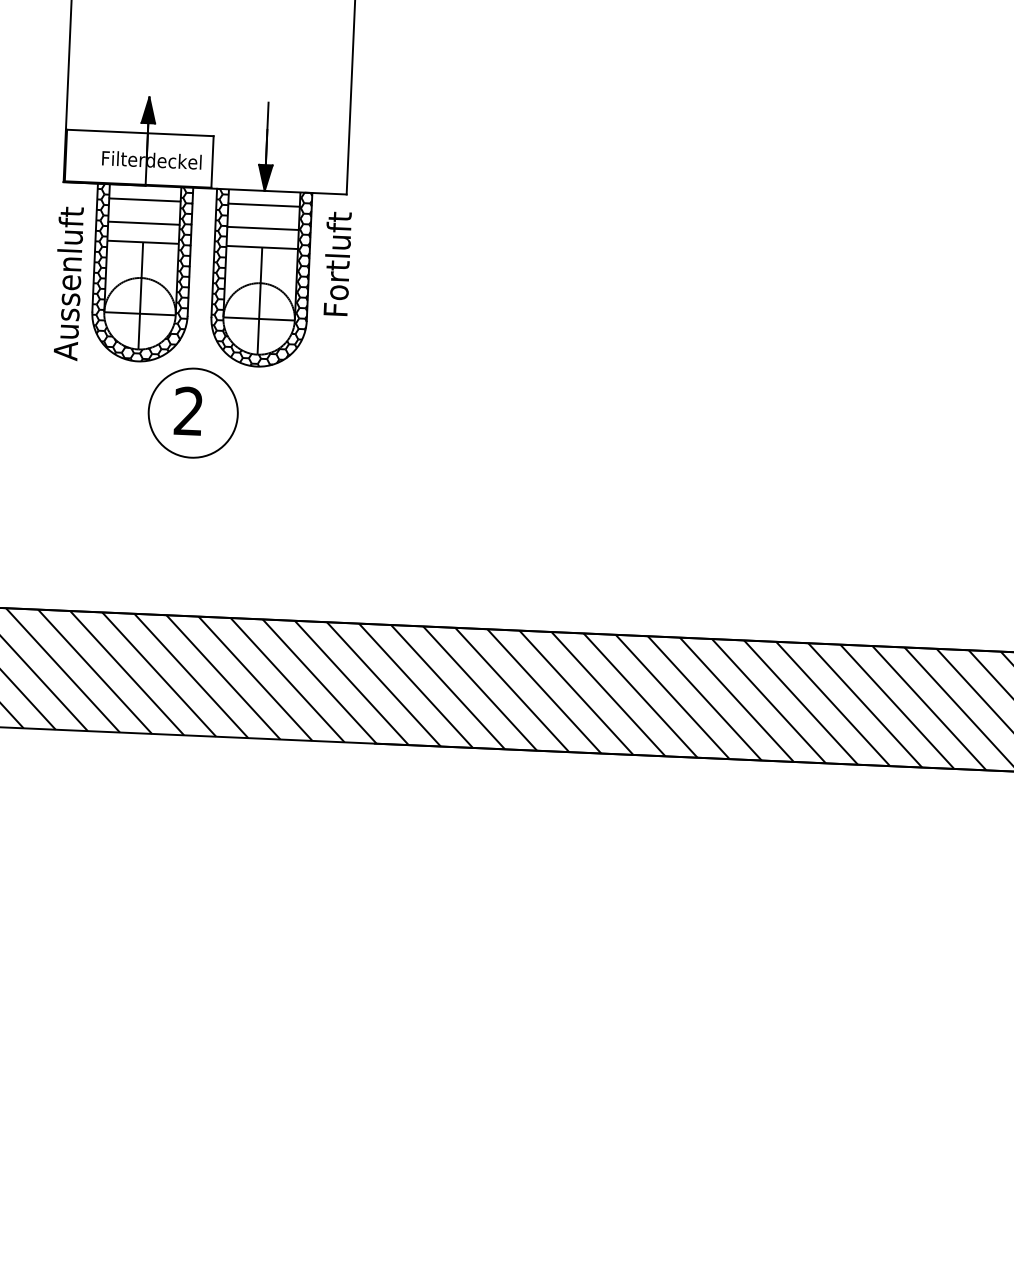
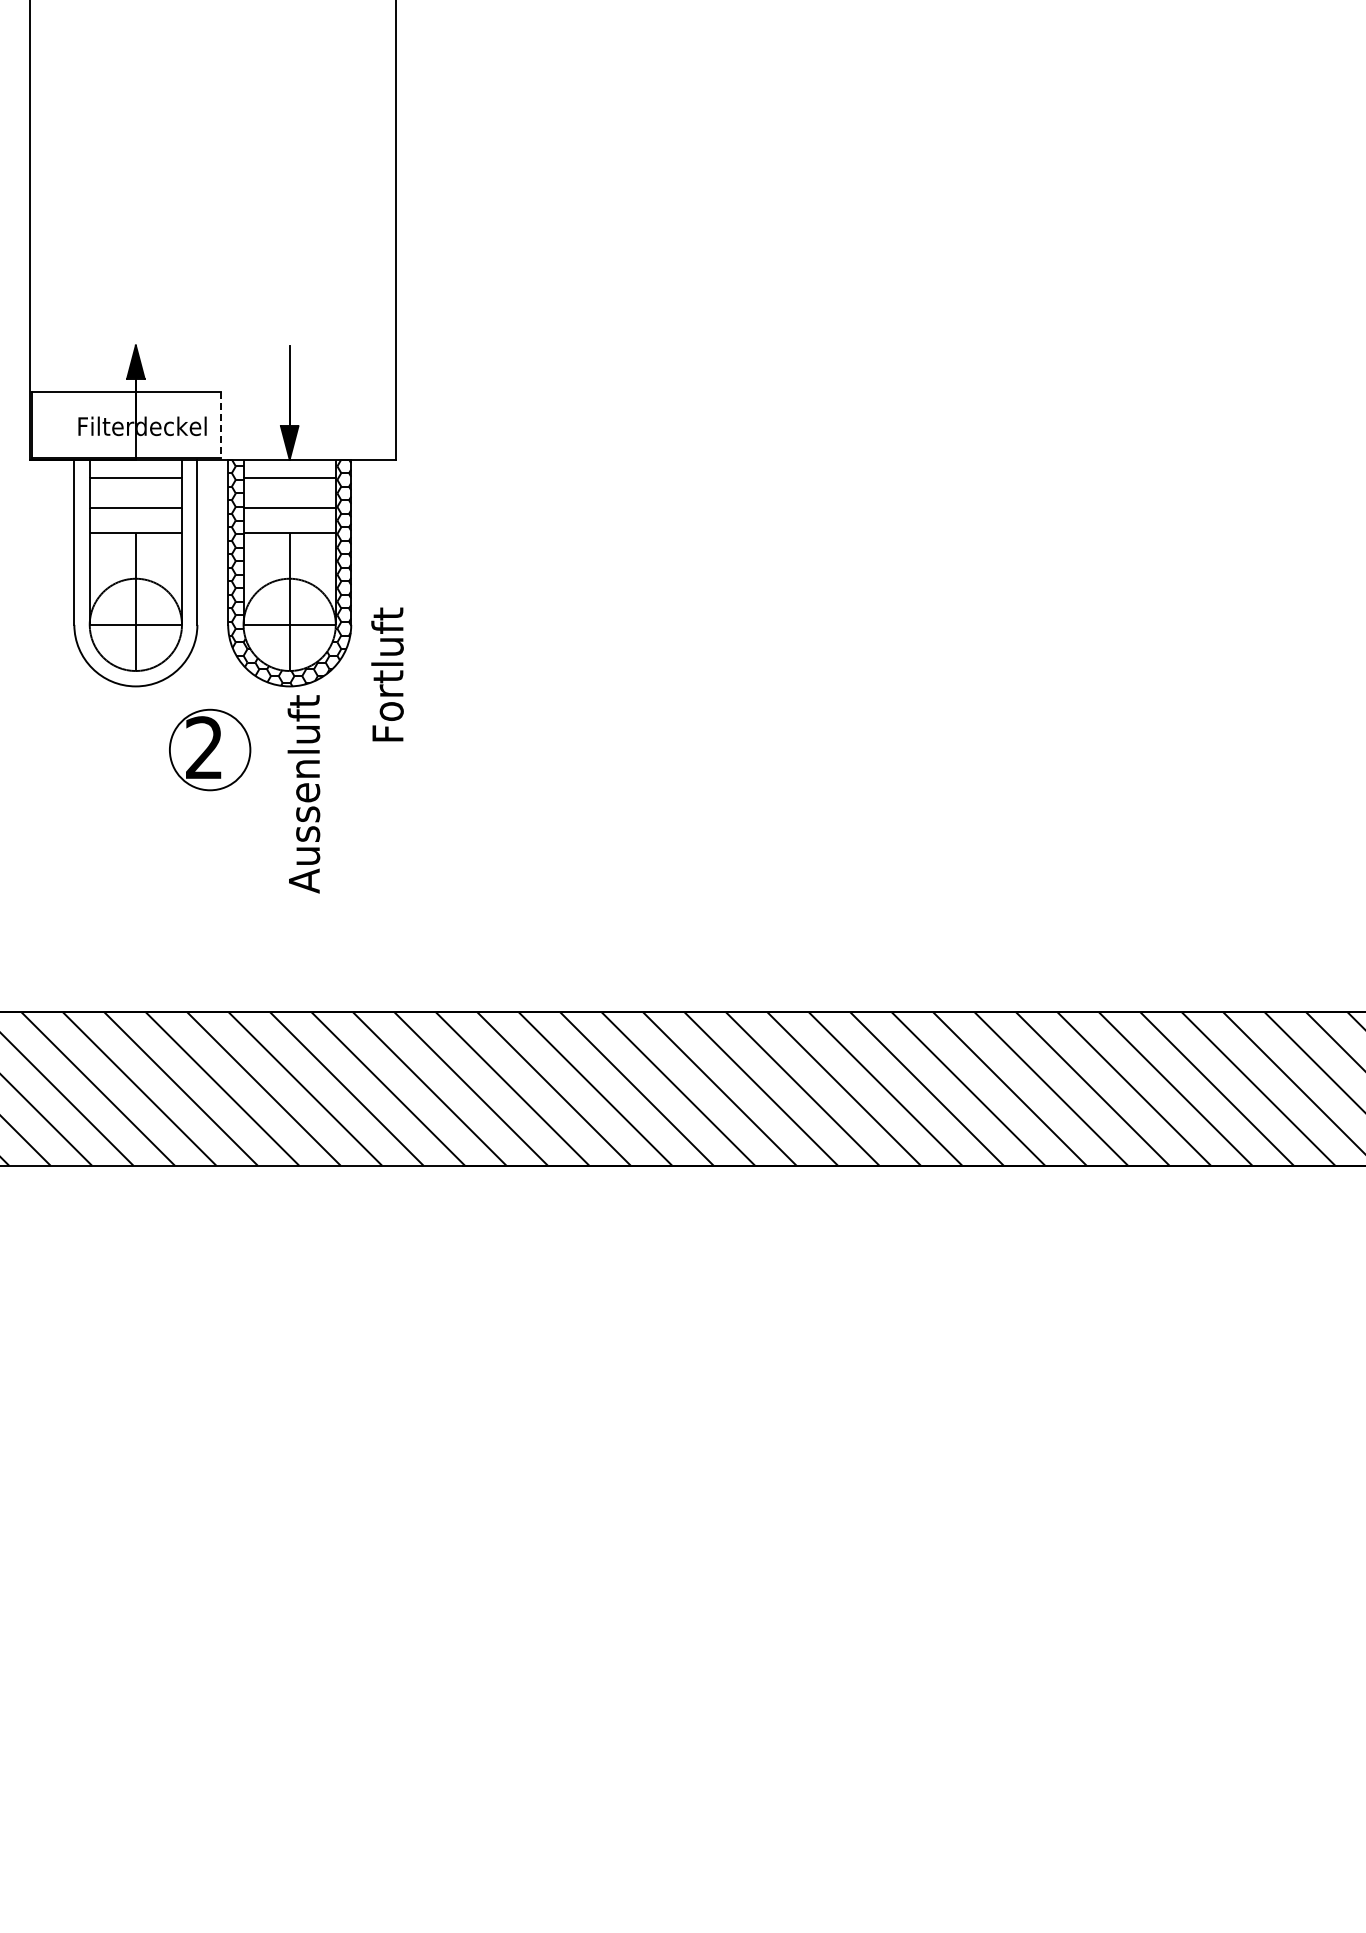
line: (212, 162) -> (220, 425), solid -> dashed
text: (337, 263) -> (387, 674), moved
hatch: (141, 273) -> (135, 572), removed
text: (68, 283) -> (303, 794), moved
circle: (192, 412) -> (209, 749), size x0.7

